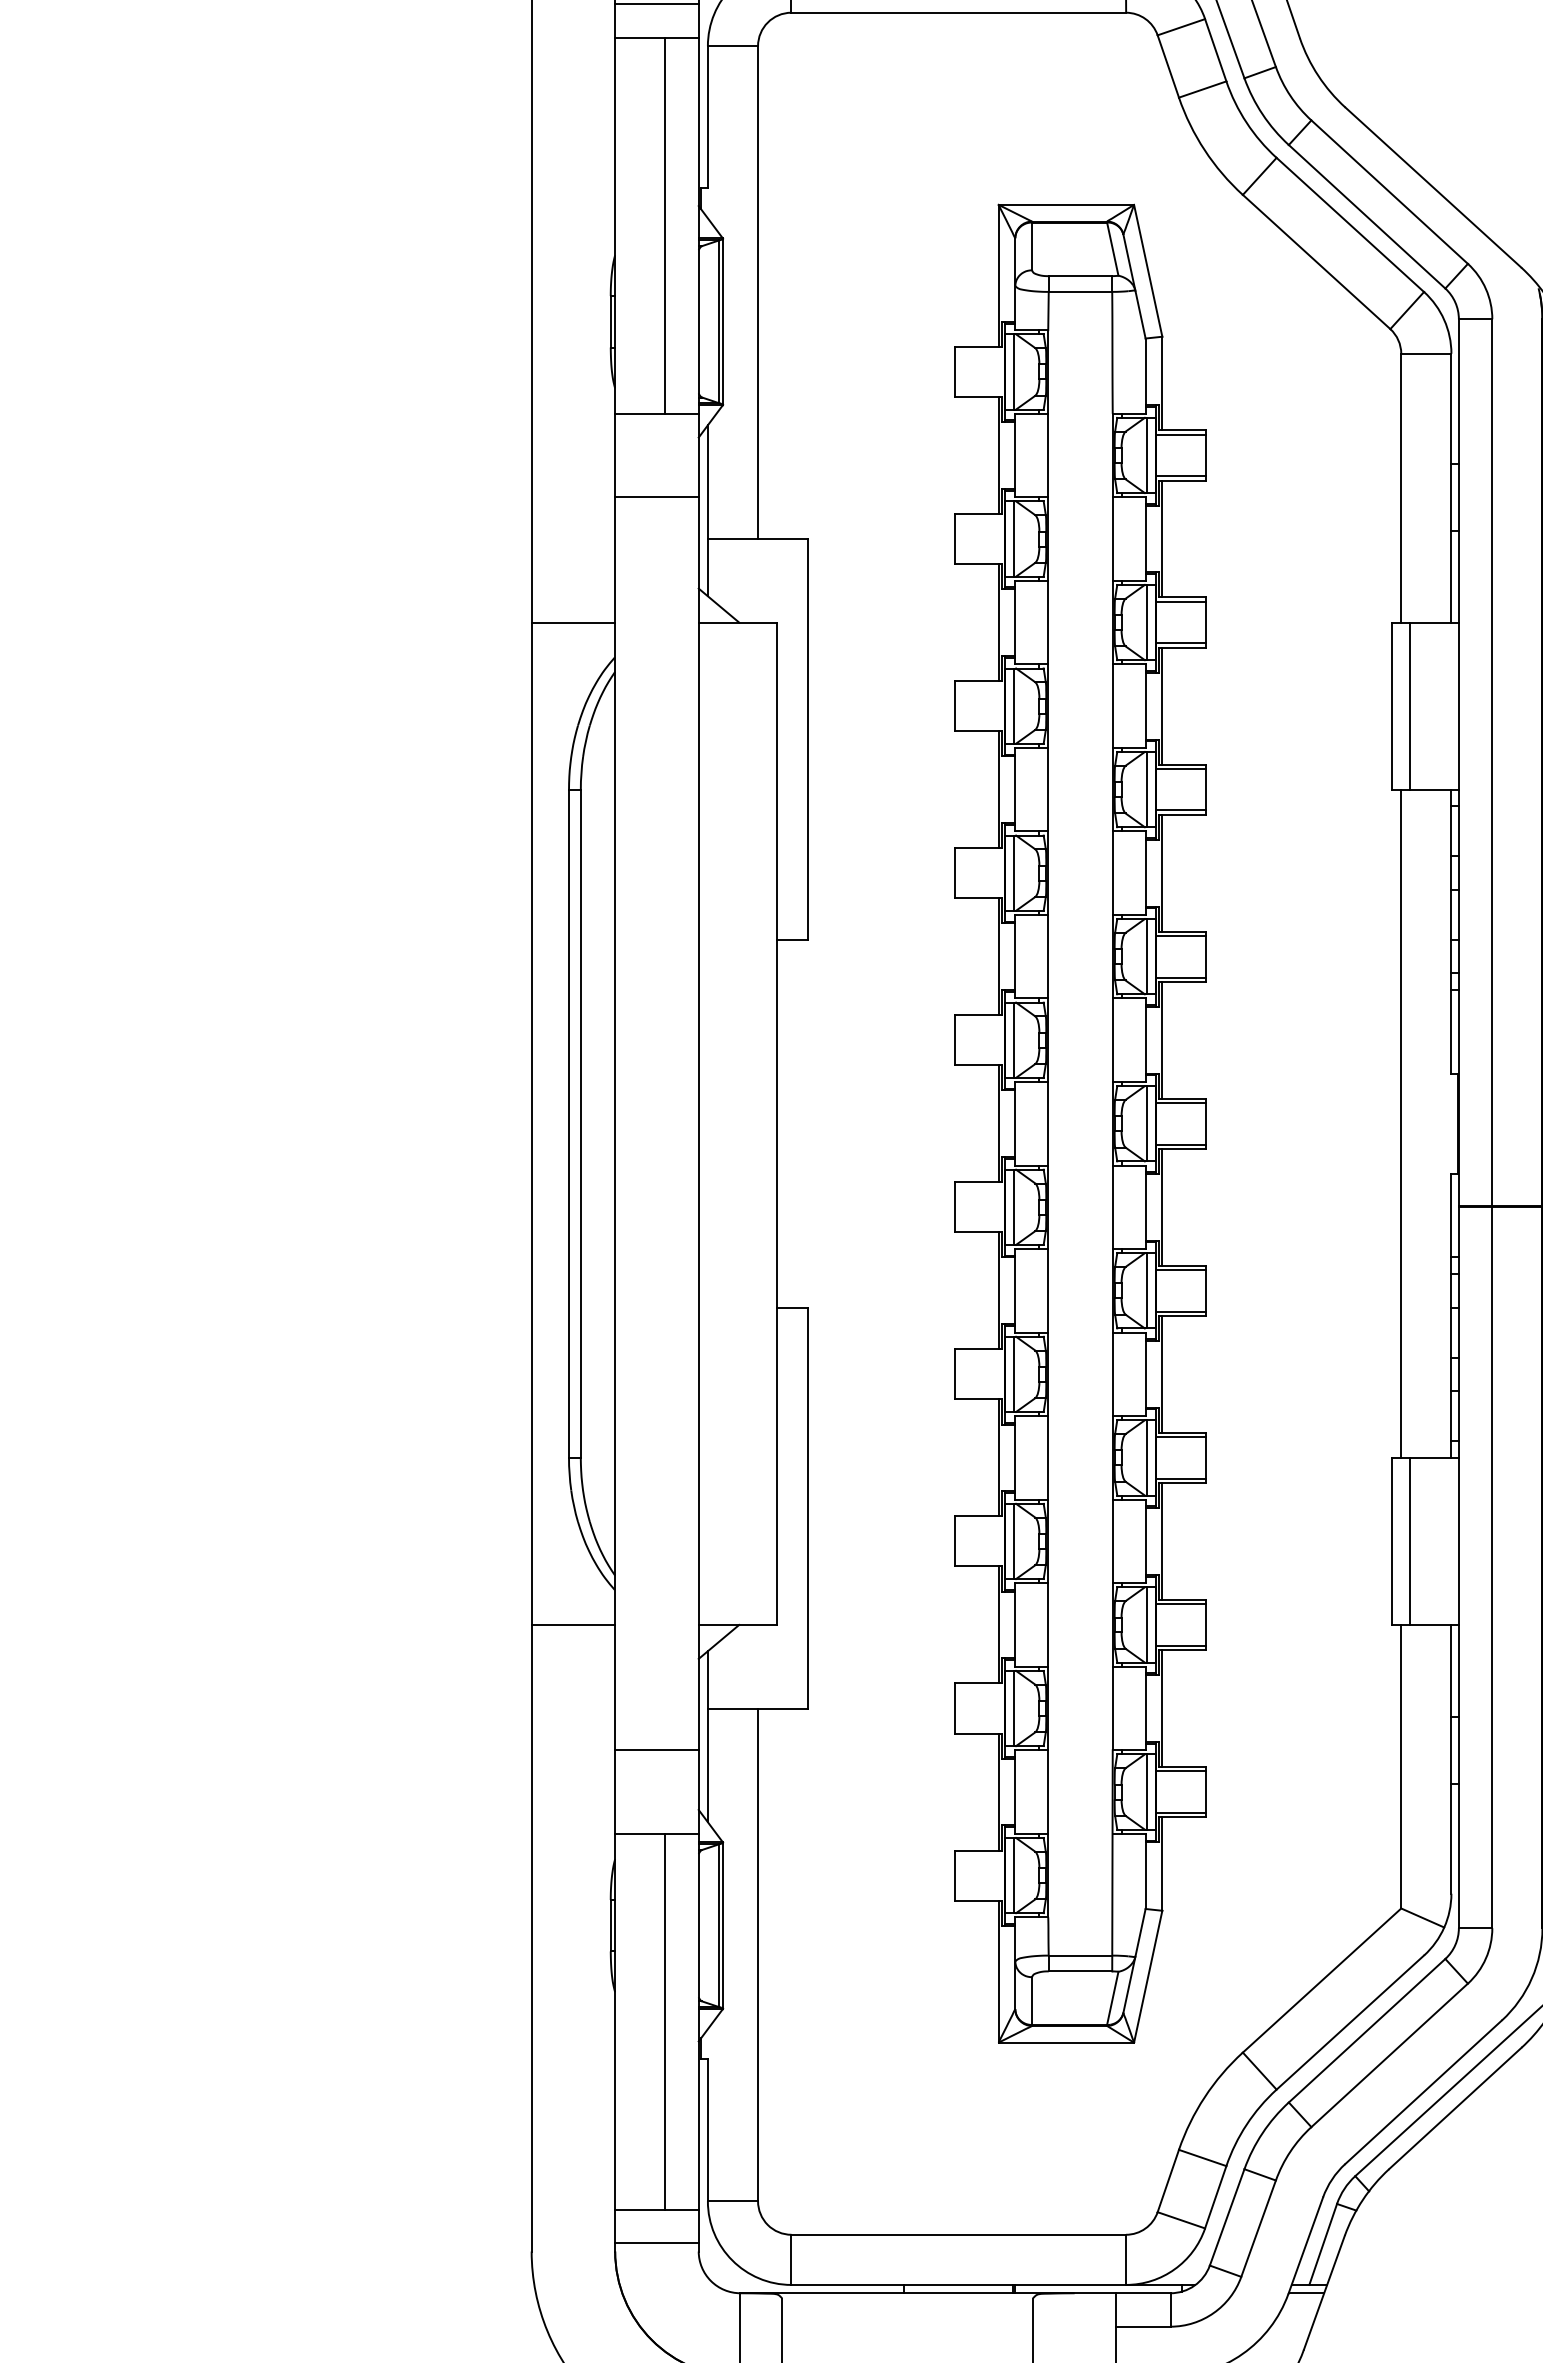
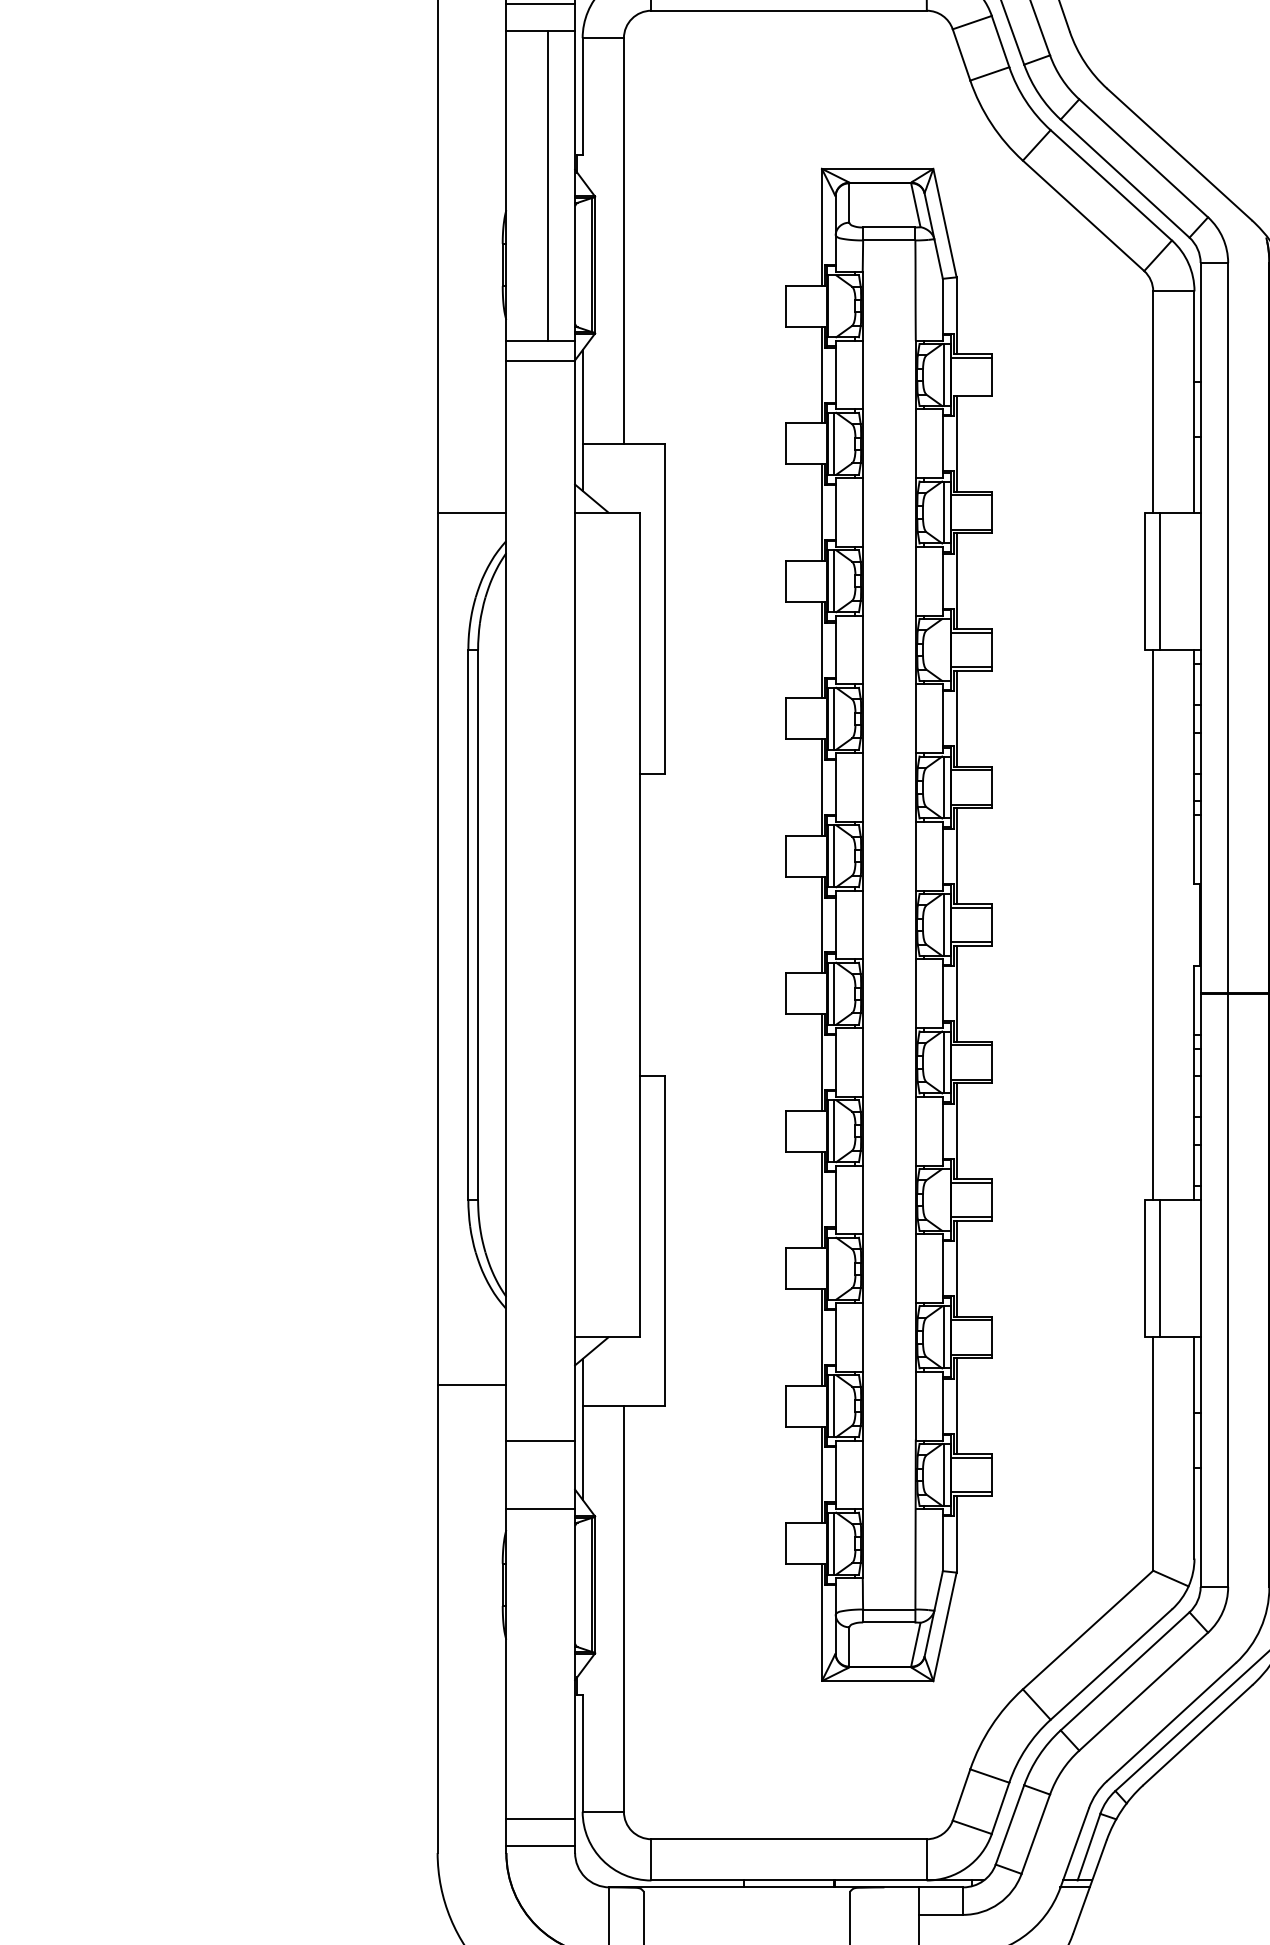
line: (1013, 371) -> (834, 305), removed
line: (1180, 476) -> (971, 392), removed
line: (656, 497) -> (540, 361), moved
line: (1147, 789) -> (944, 649), removed
line: (1147, 1457) -> (944, 1199), removed
line: (1013, 1541) -> (834, 1268), removed
line: (573, 1624) -> (472, 1384), moved
line: (665, 2021) -> (547, 1663), removed

